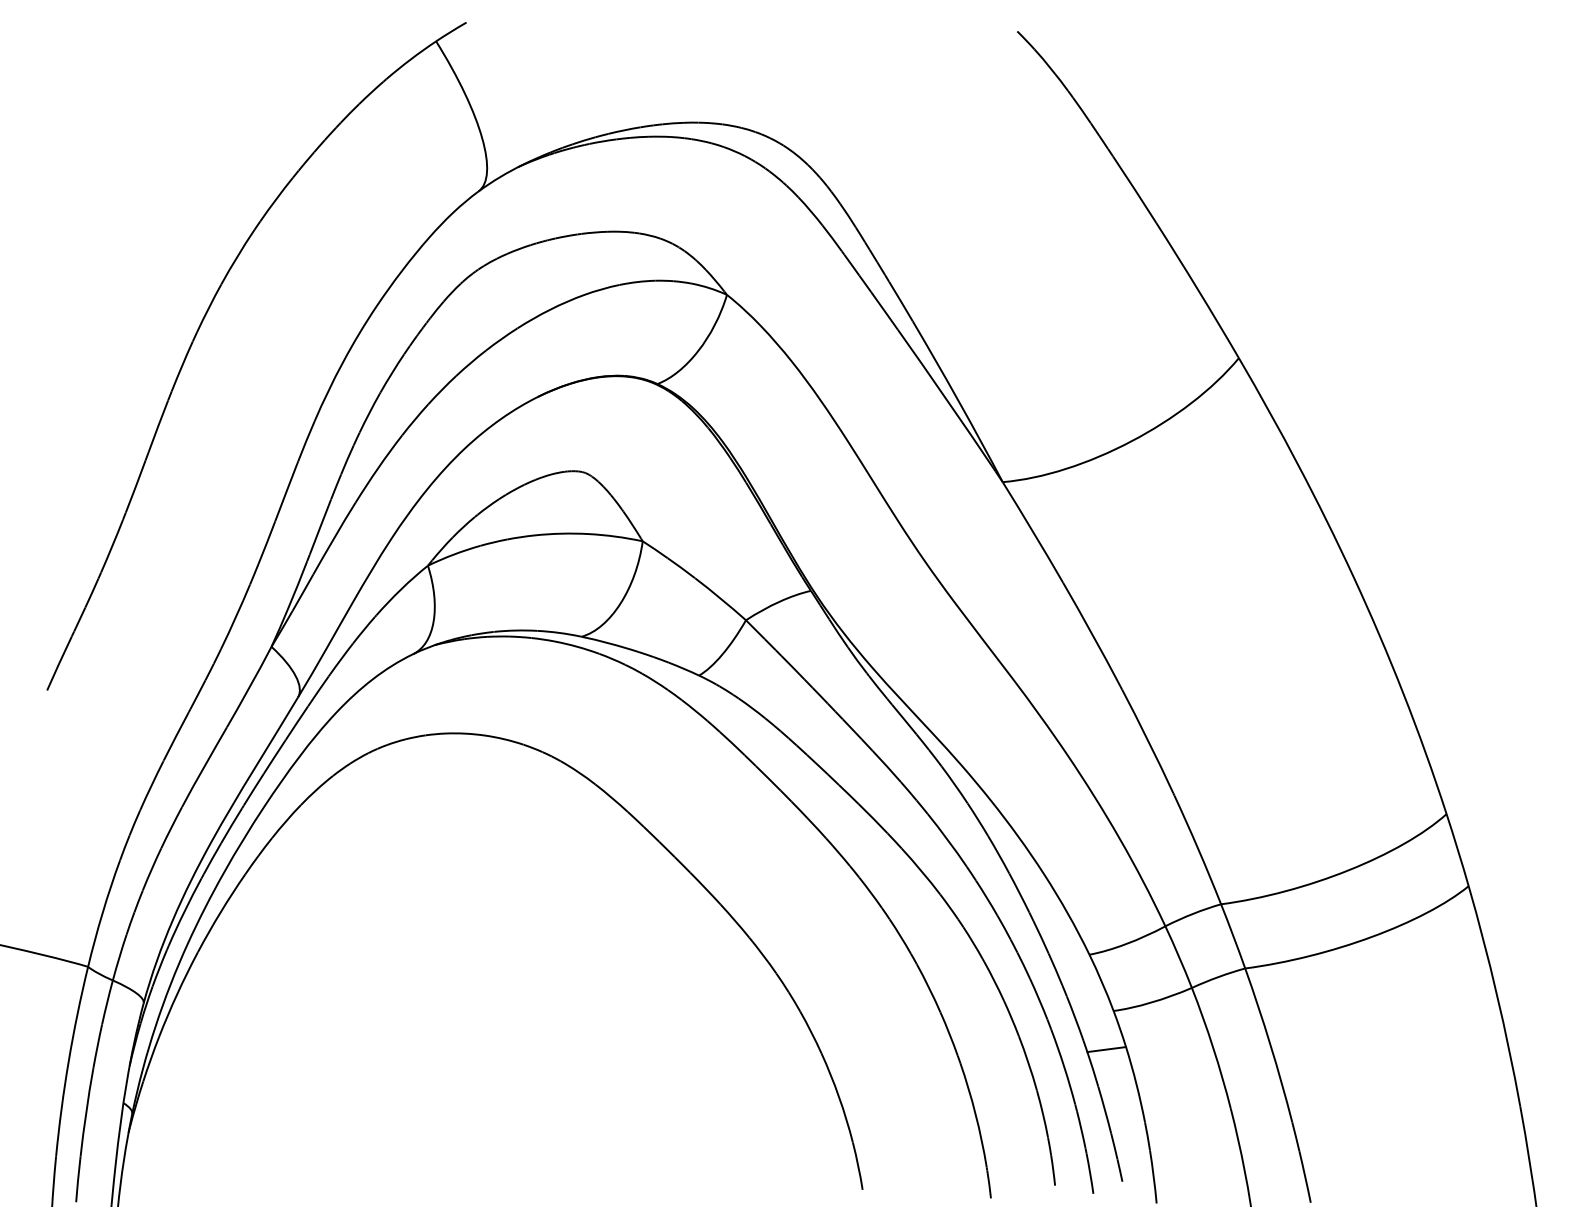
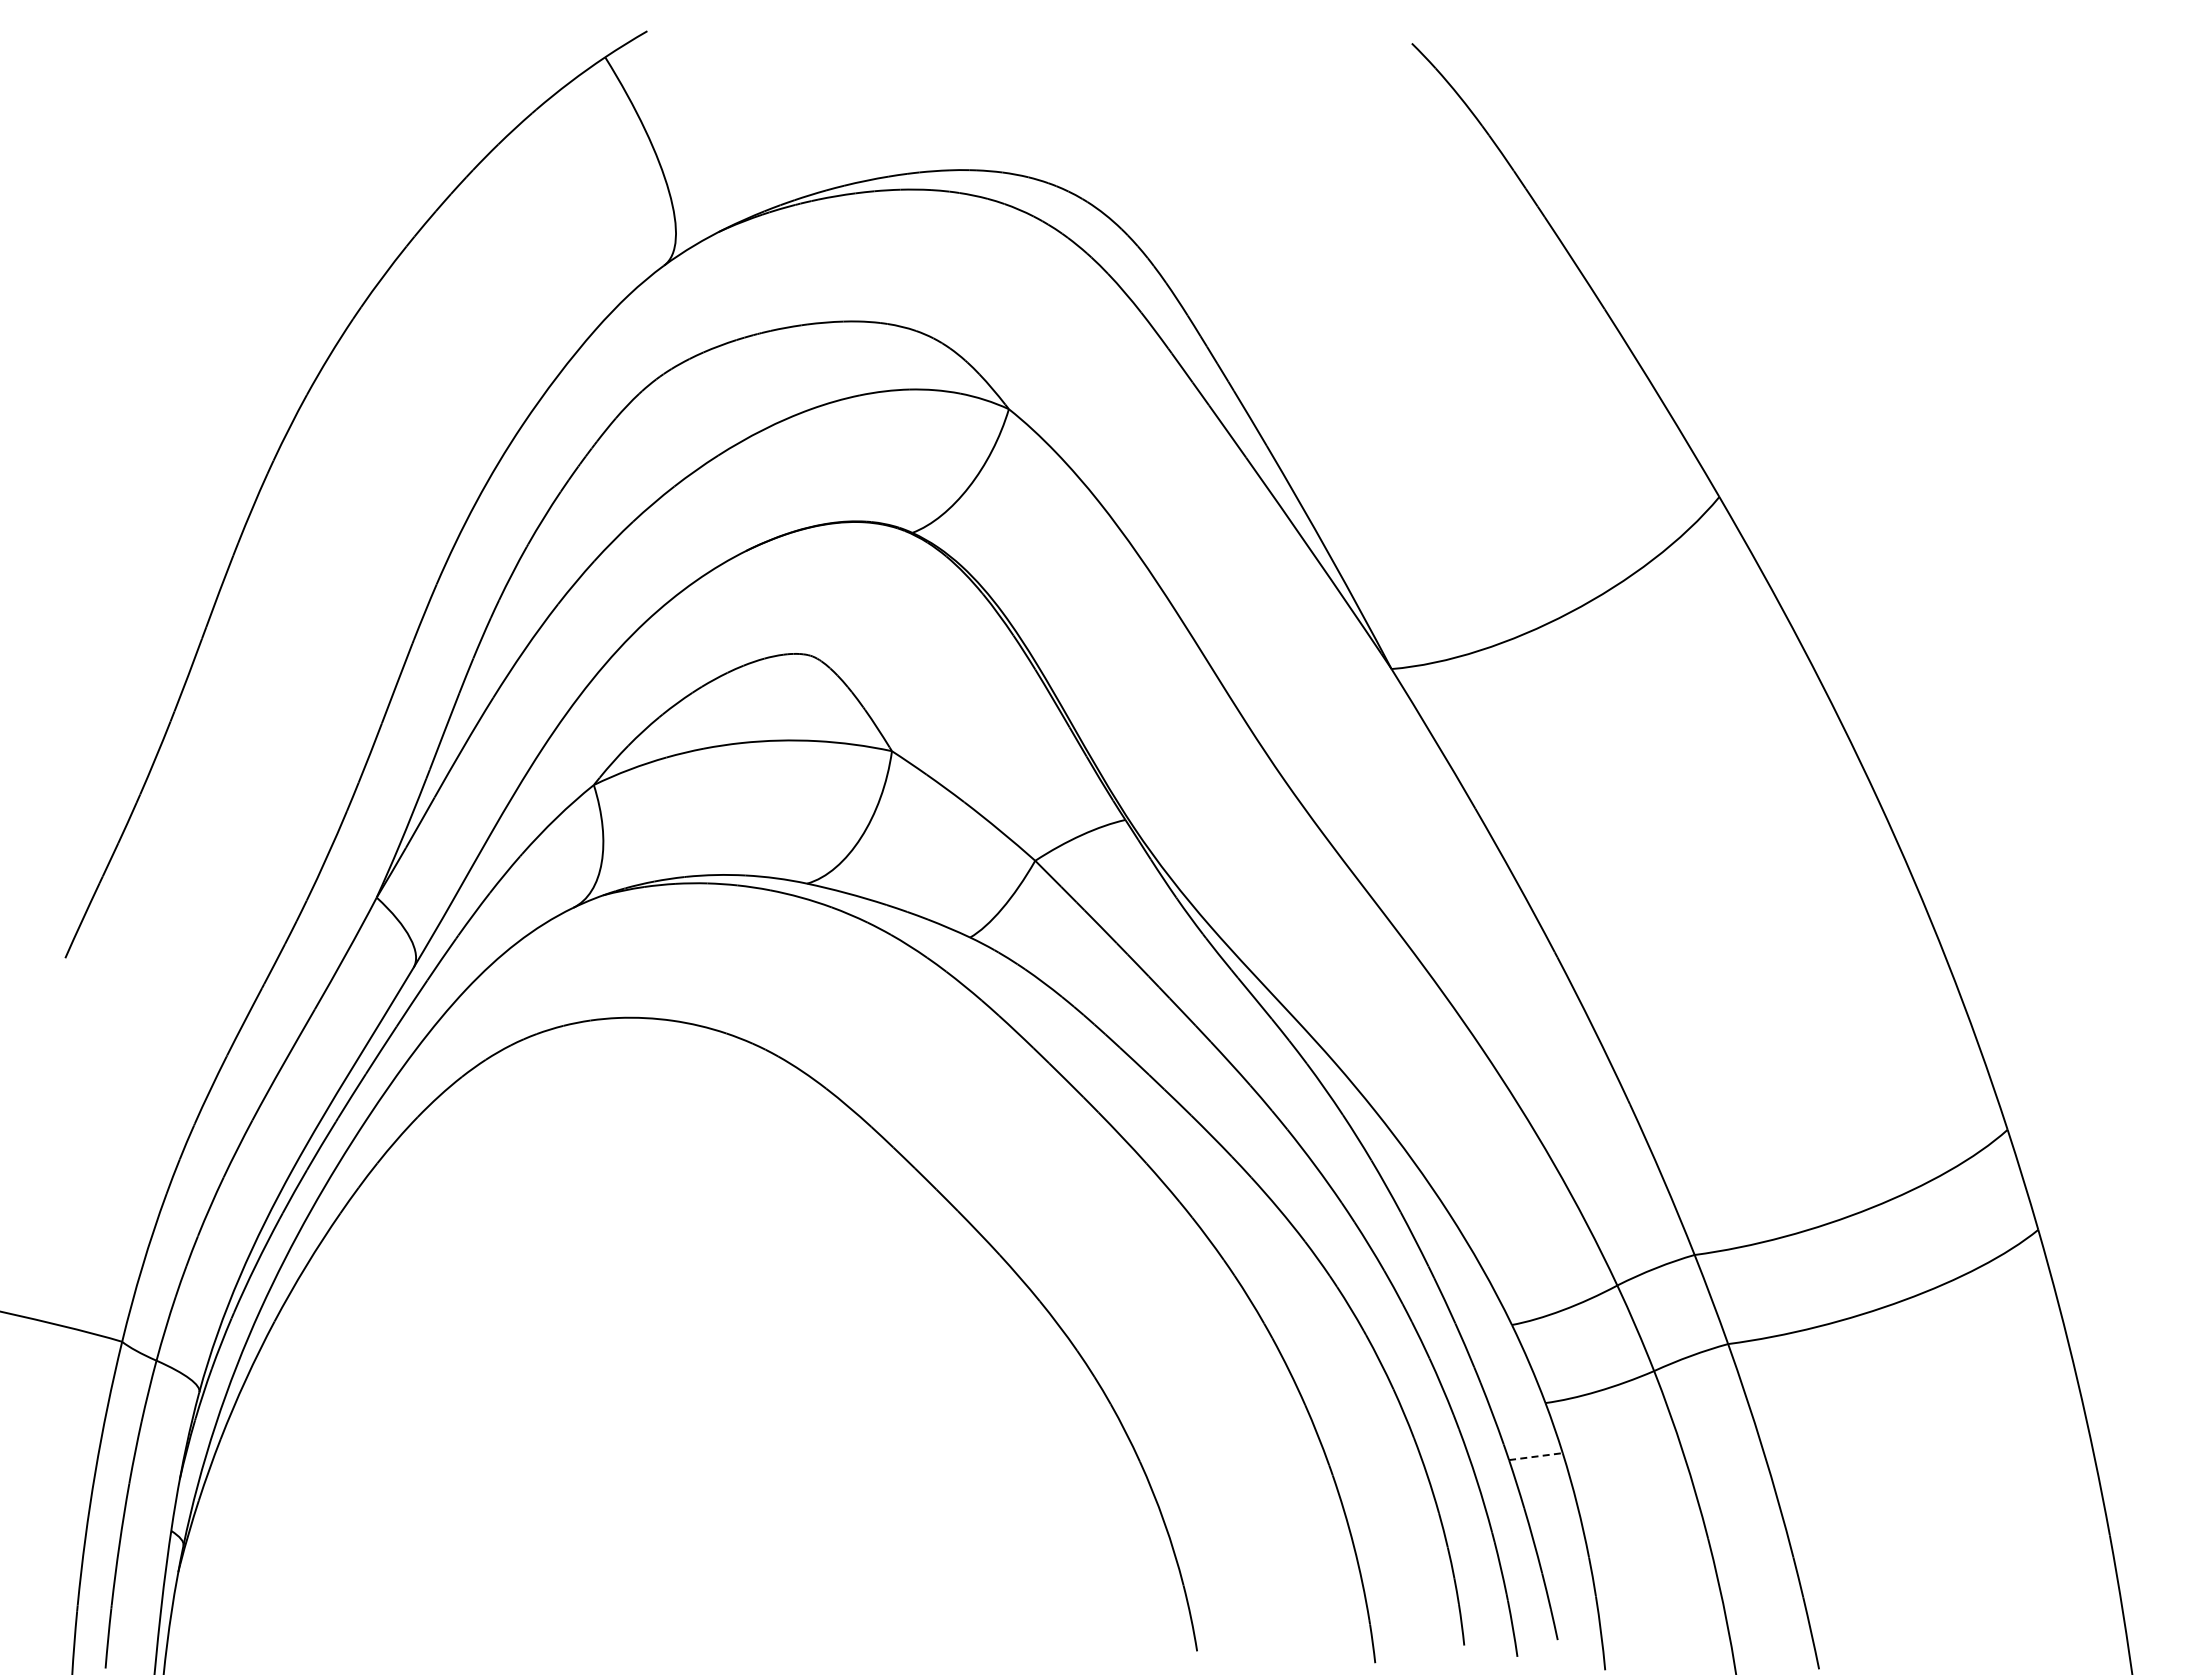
line: (1107, 1049) -> (1536, 1456), solid -> dashed

